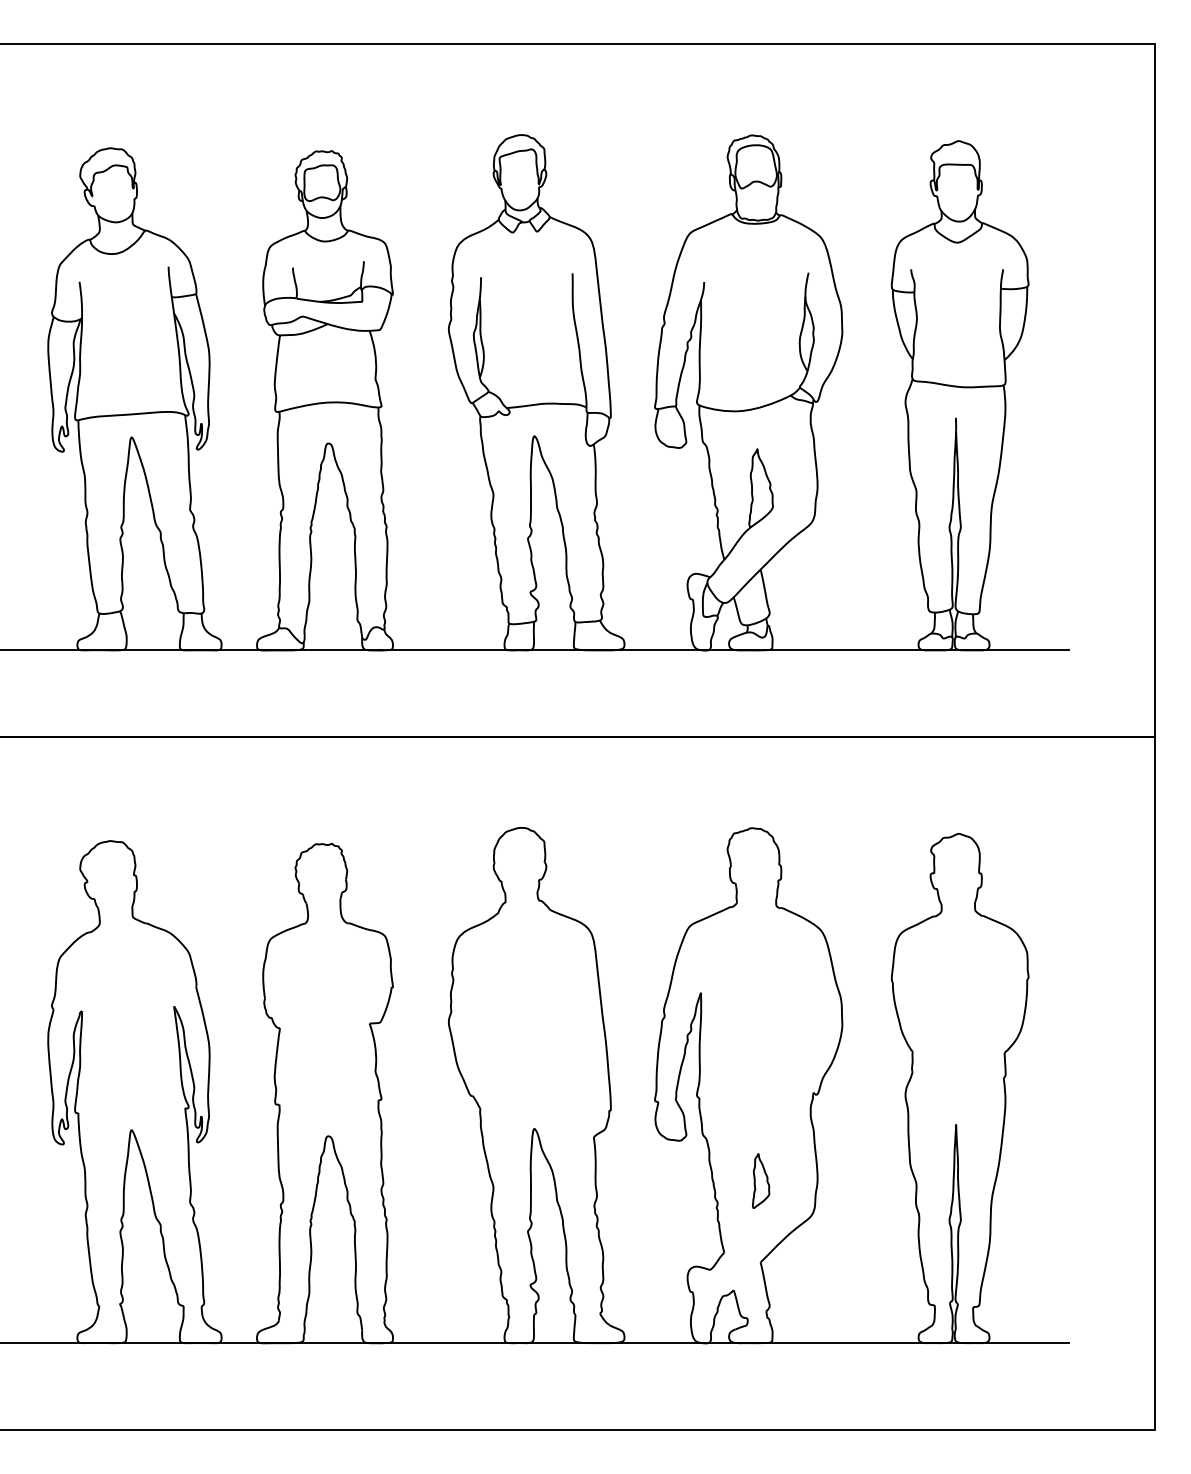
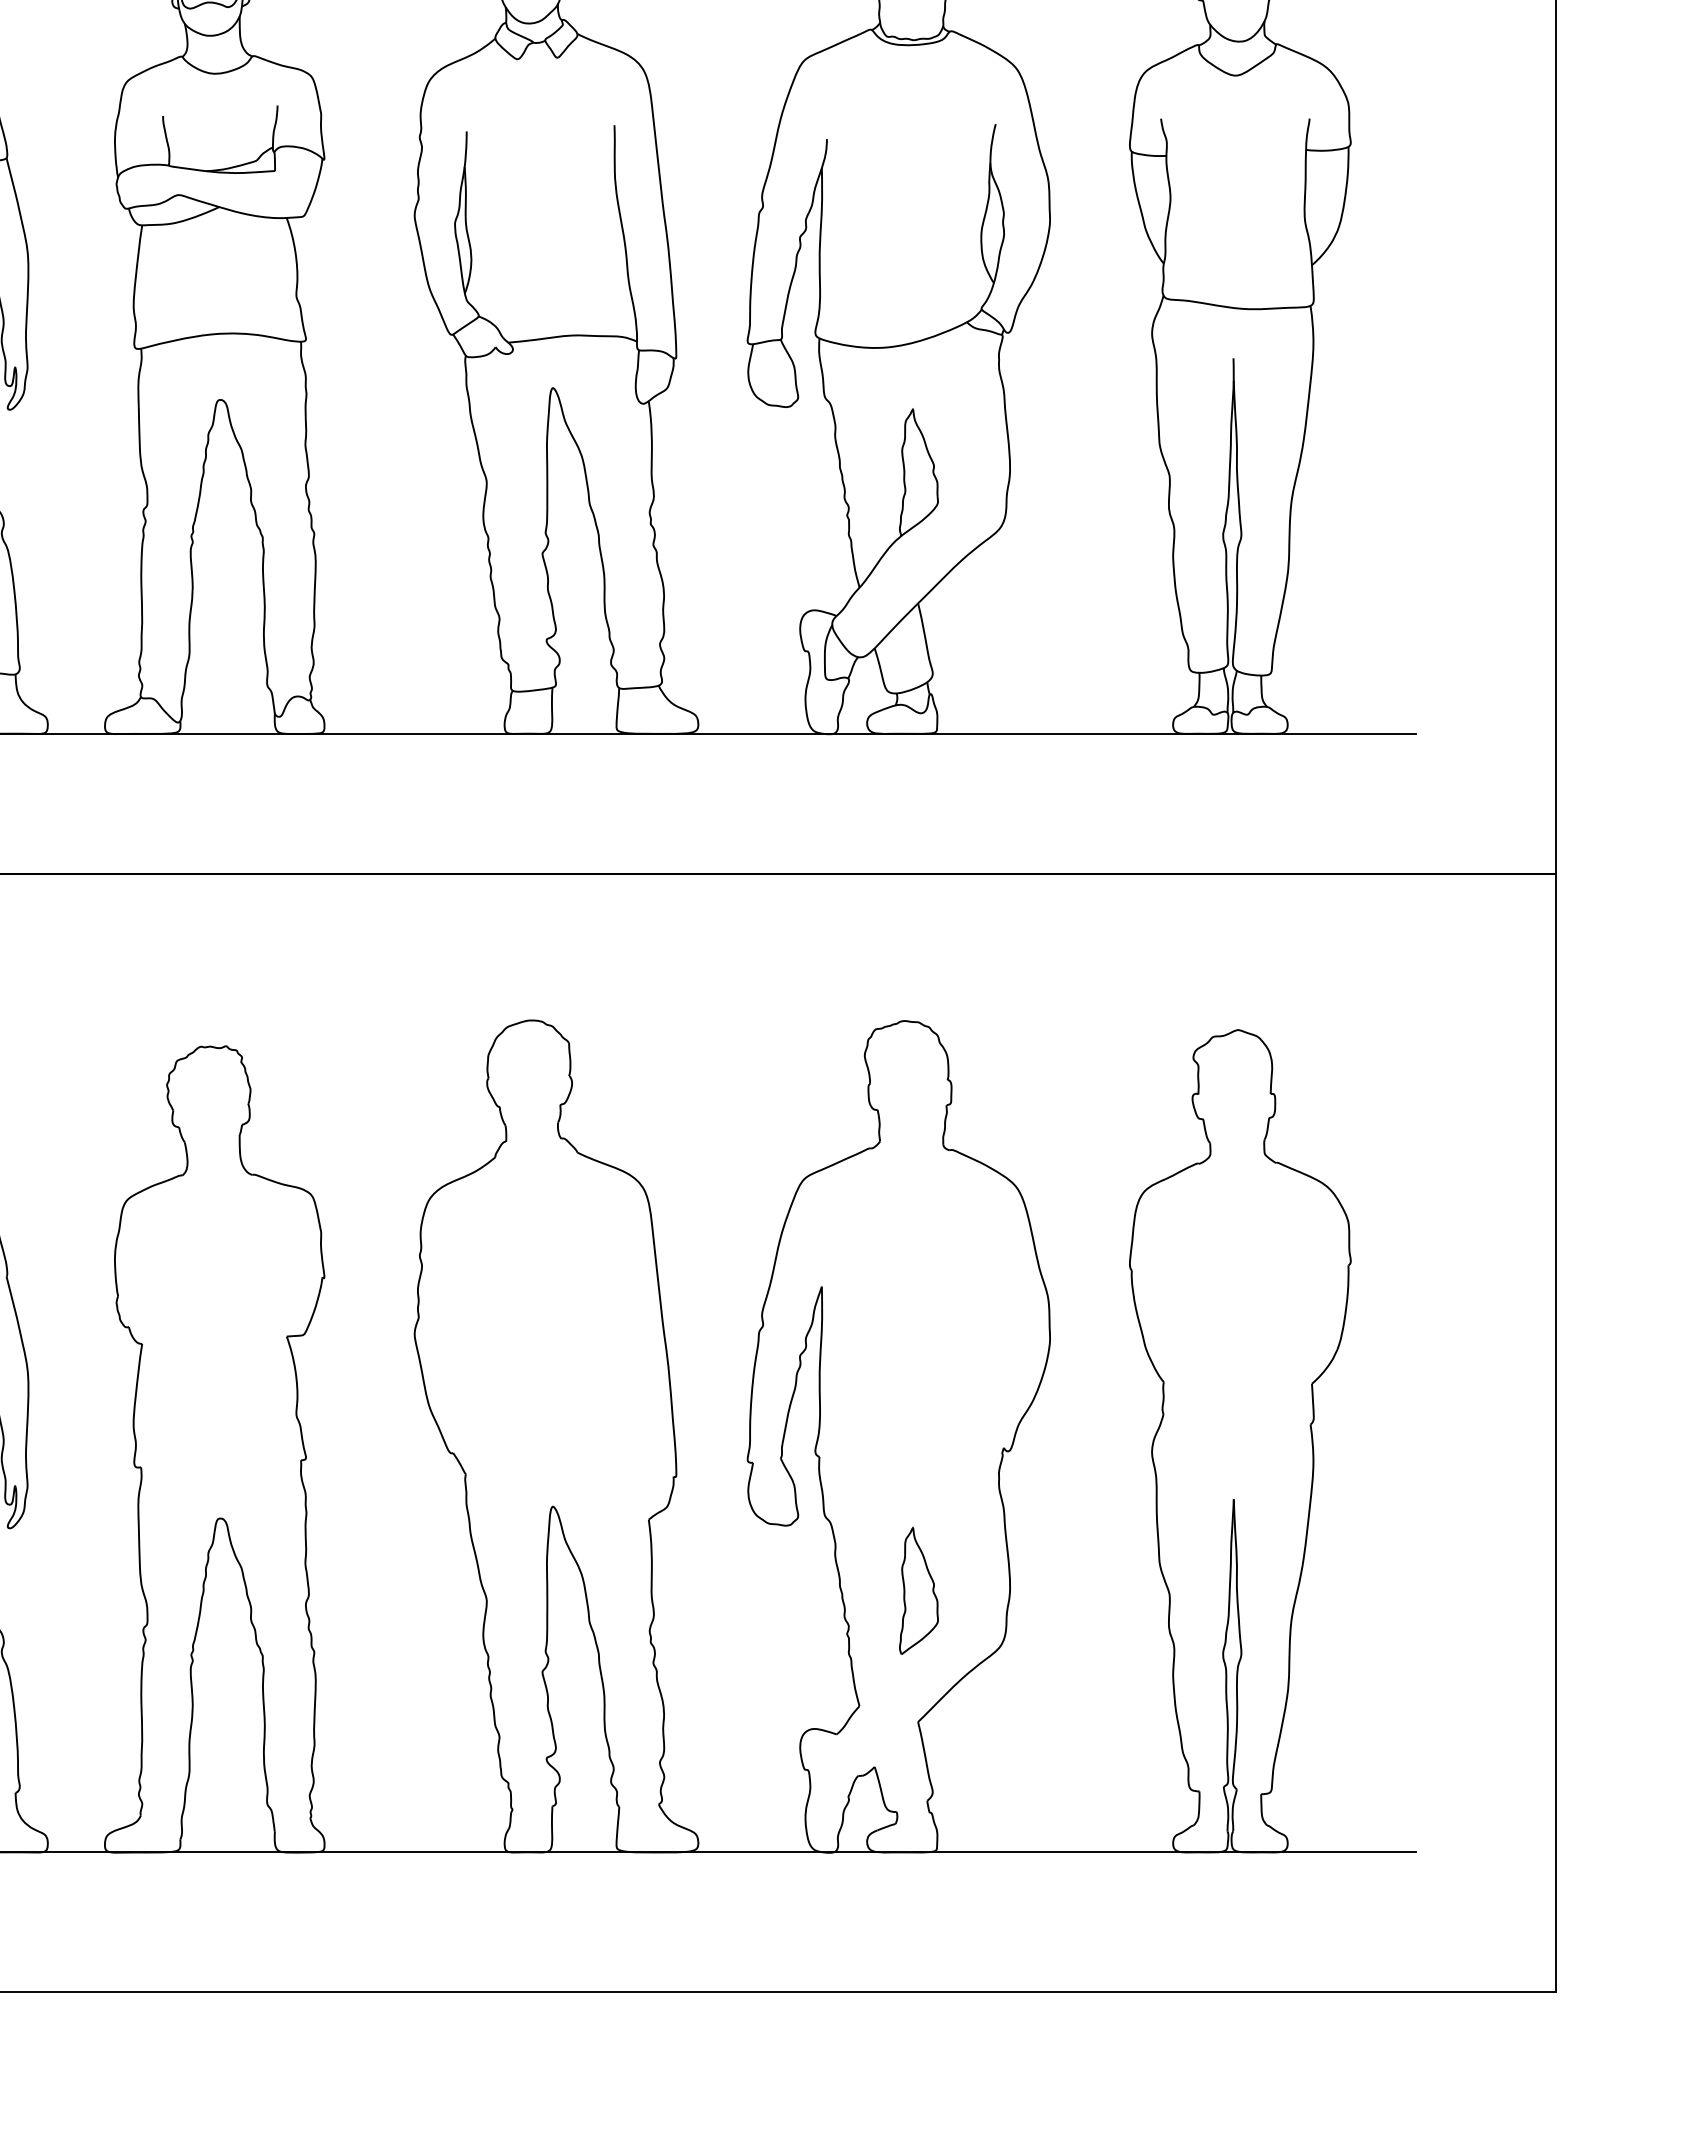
part: (760, 1180) -> (917, 1589), size x1.43

